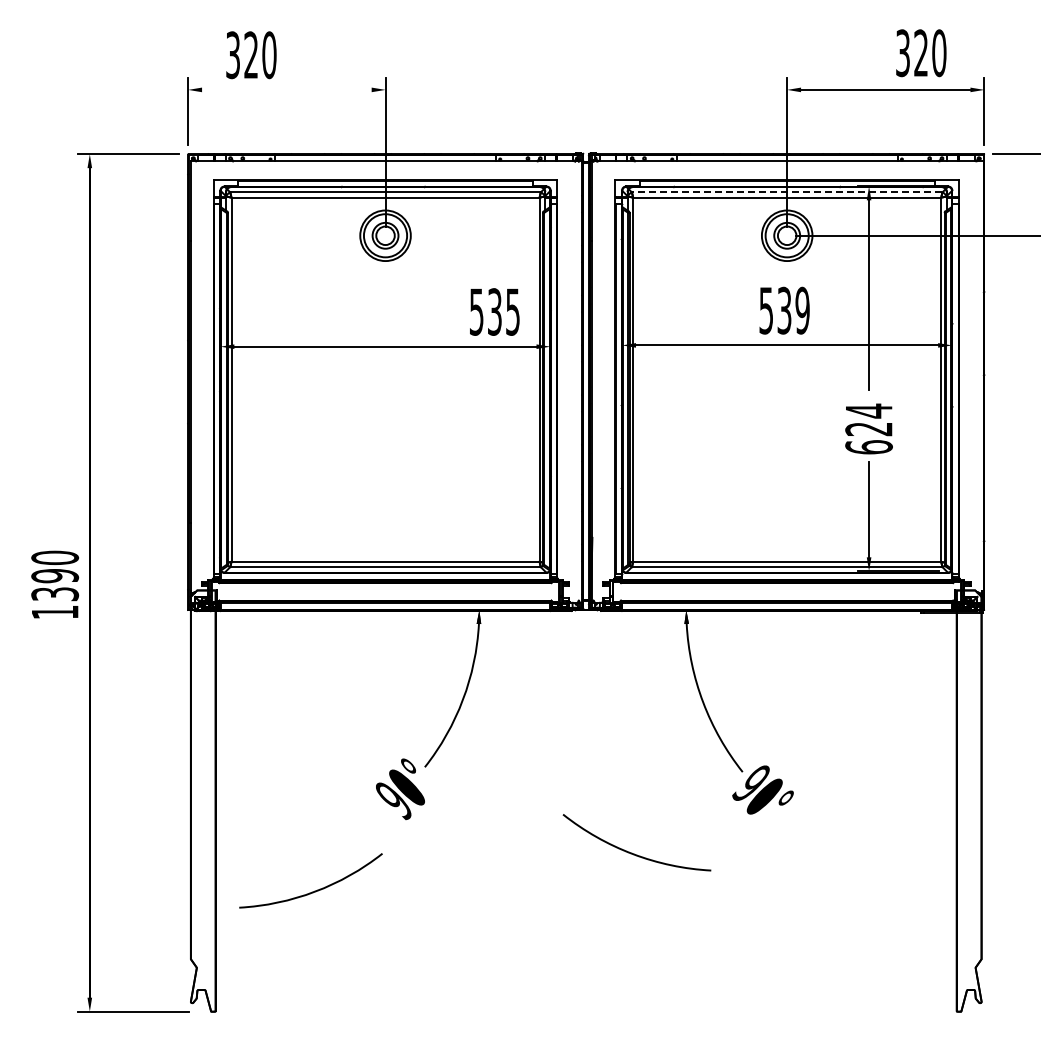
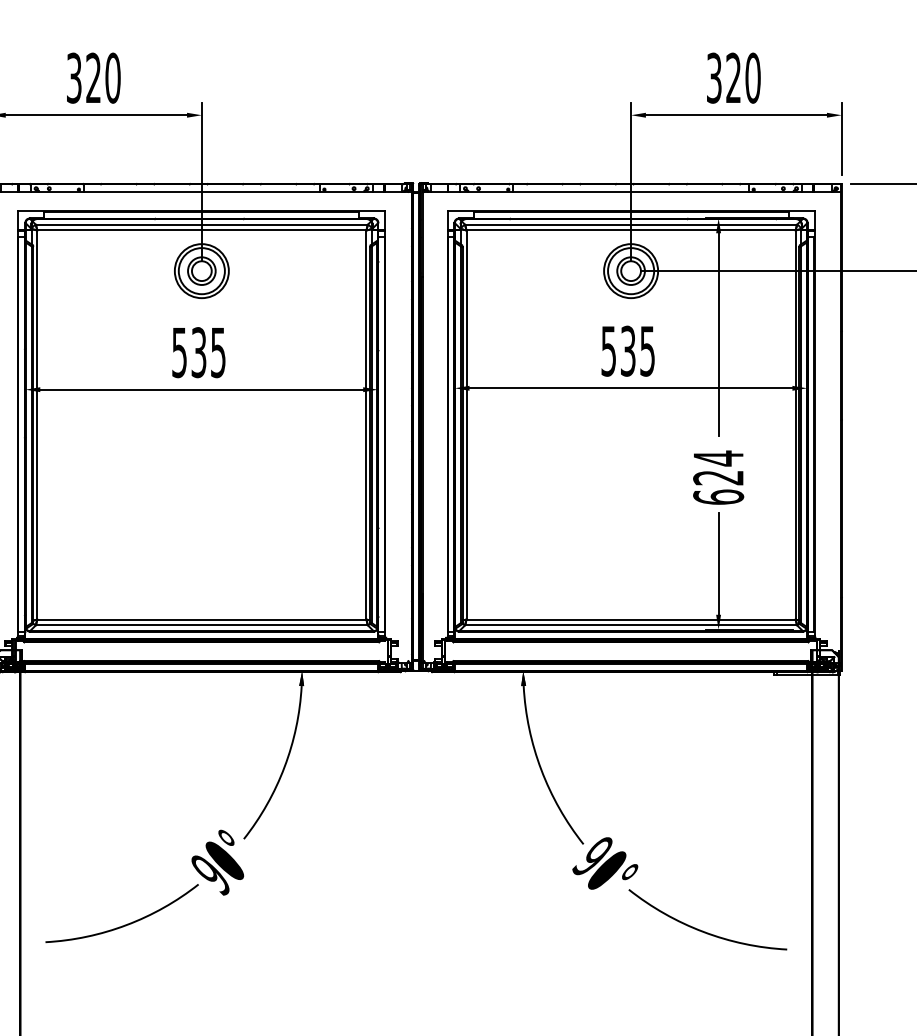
text: (921, 53) -> (734, 78), moved
text: (251, 55) -> (93, 78), moved
line: (286, 89) -> (96, 114), added
line: (786, 192) -> (630, 224), dashed -> solid
text: (802, 310) -> (647, 351), 539 -> 535
text: (494, 311) -> (198, 352), moved
arc: (632, 852) -> (703, 930), moved
arc: (314, 890) -> (125, 923), moved

